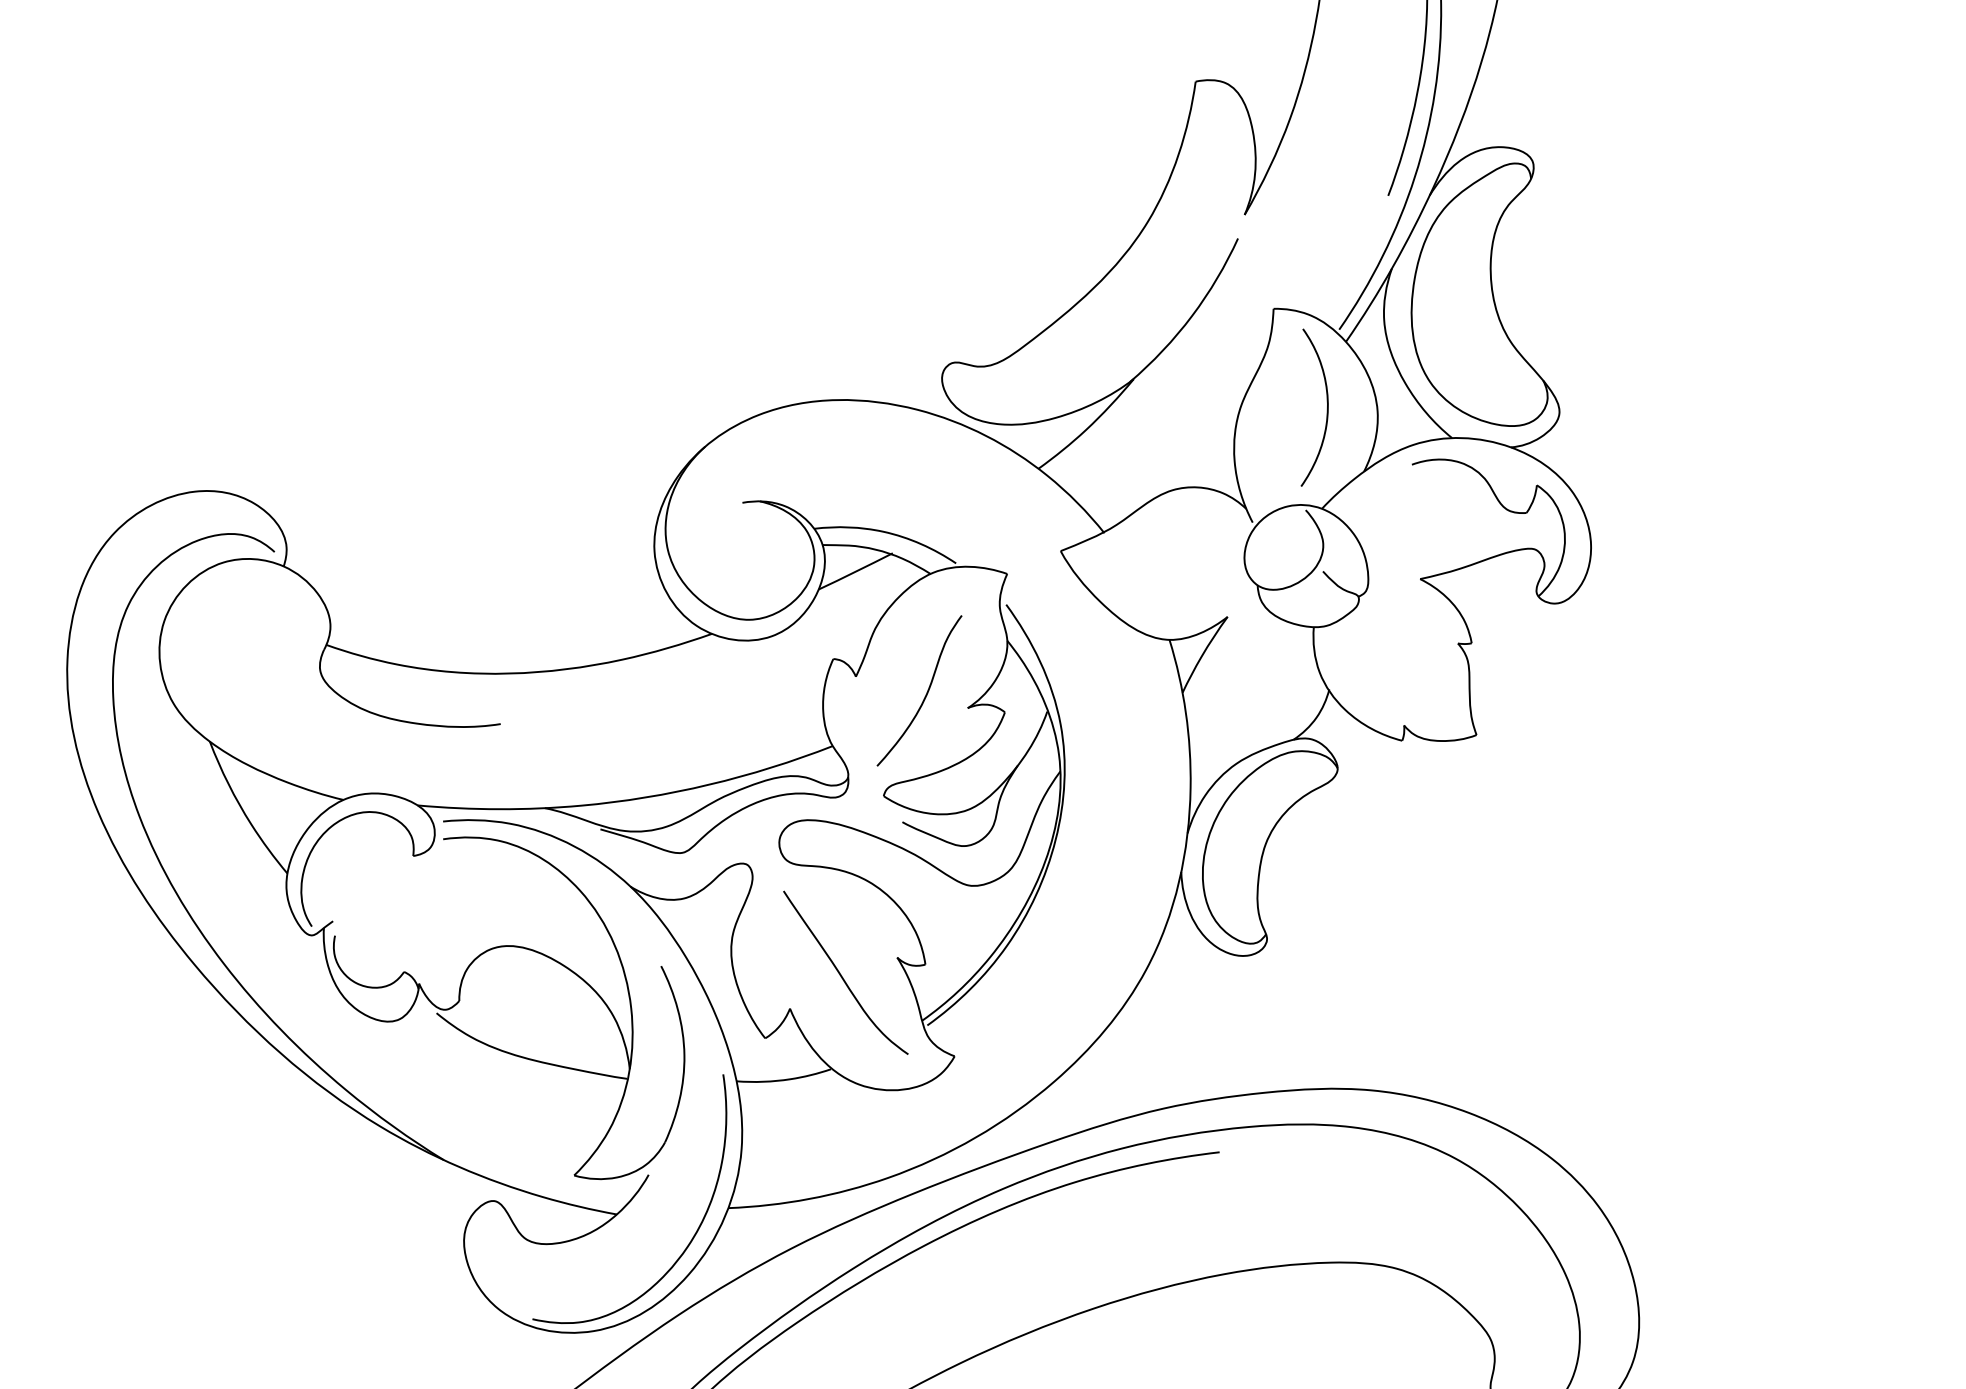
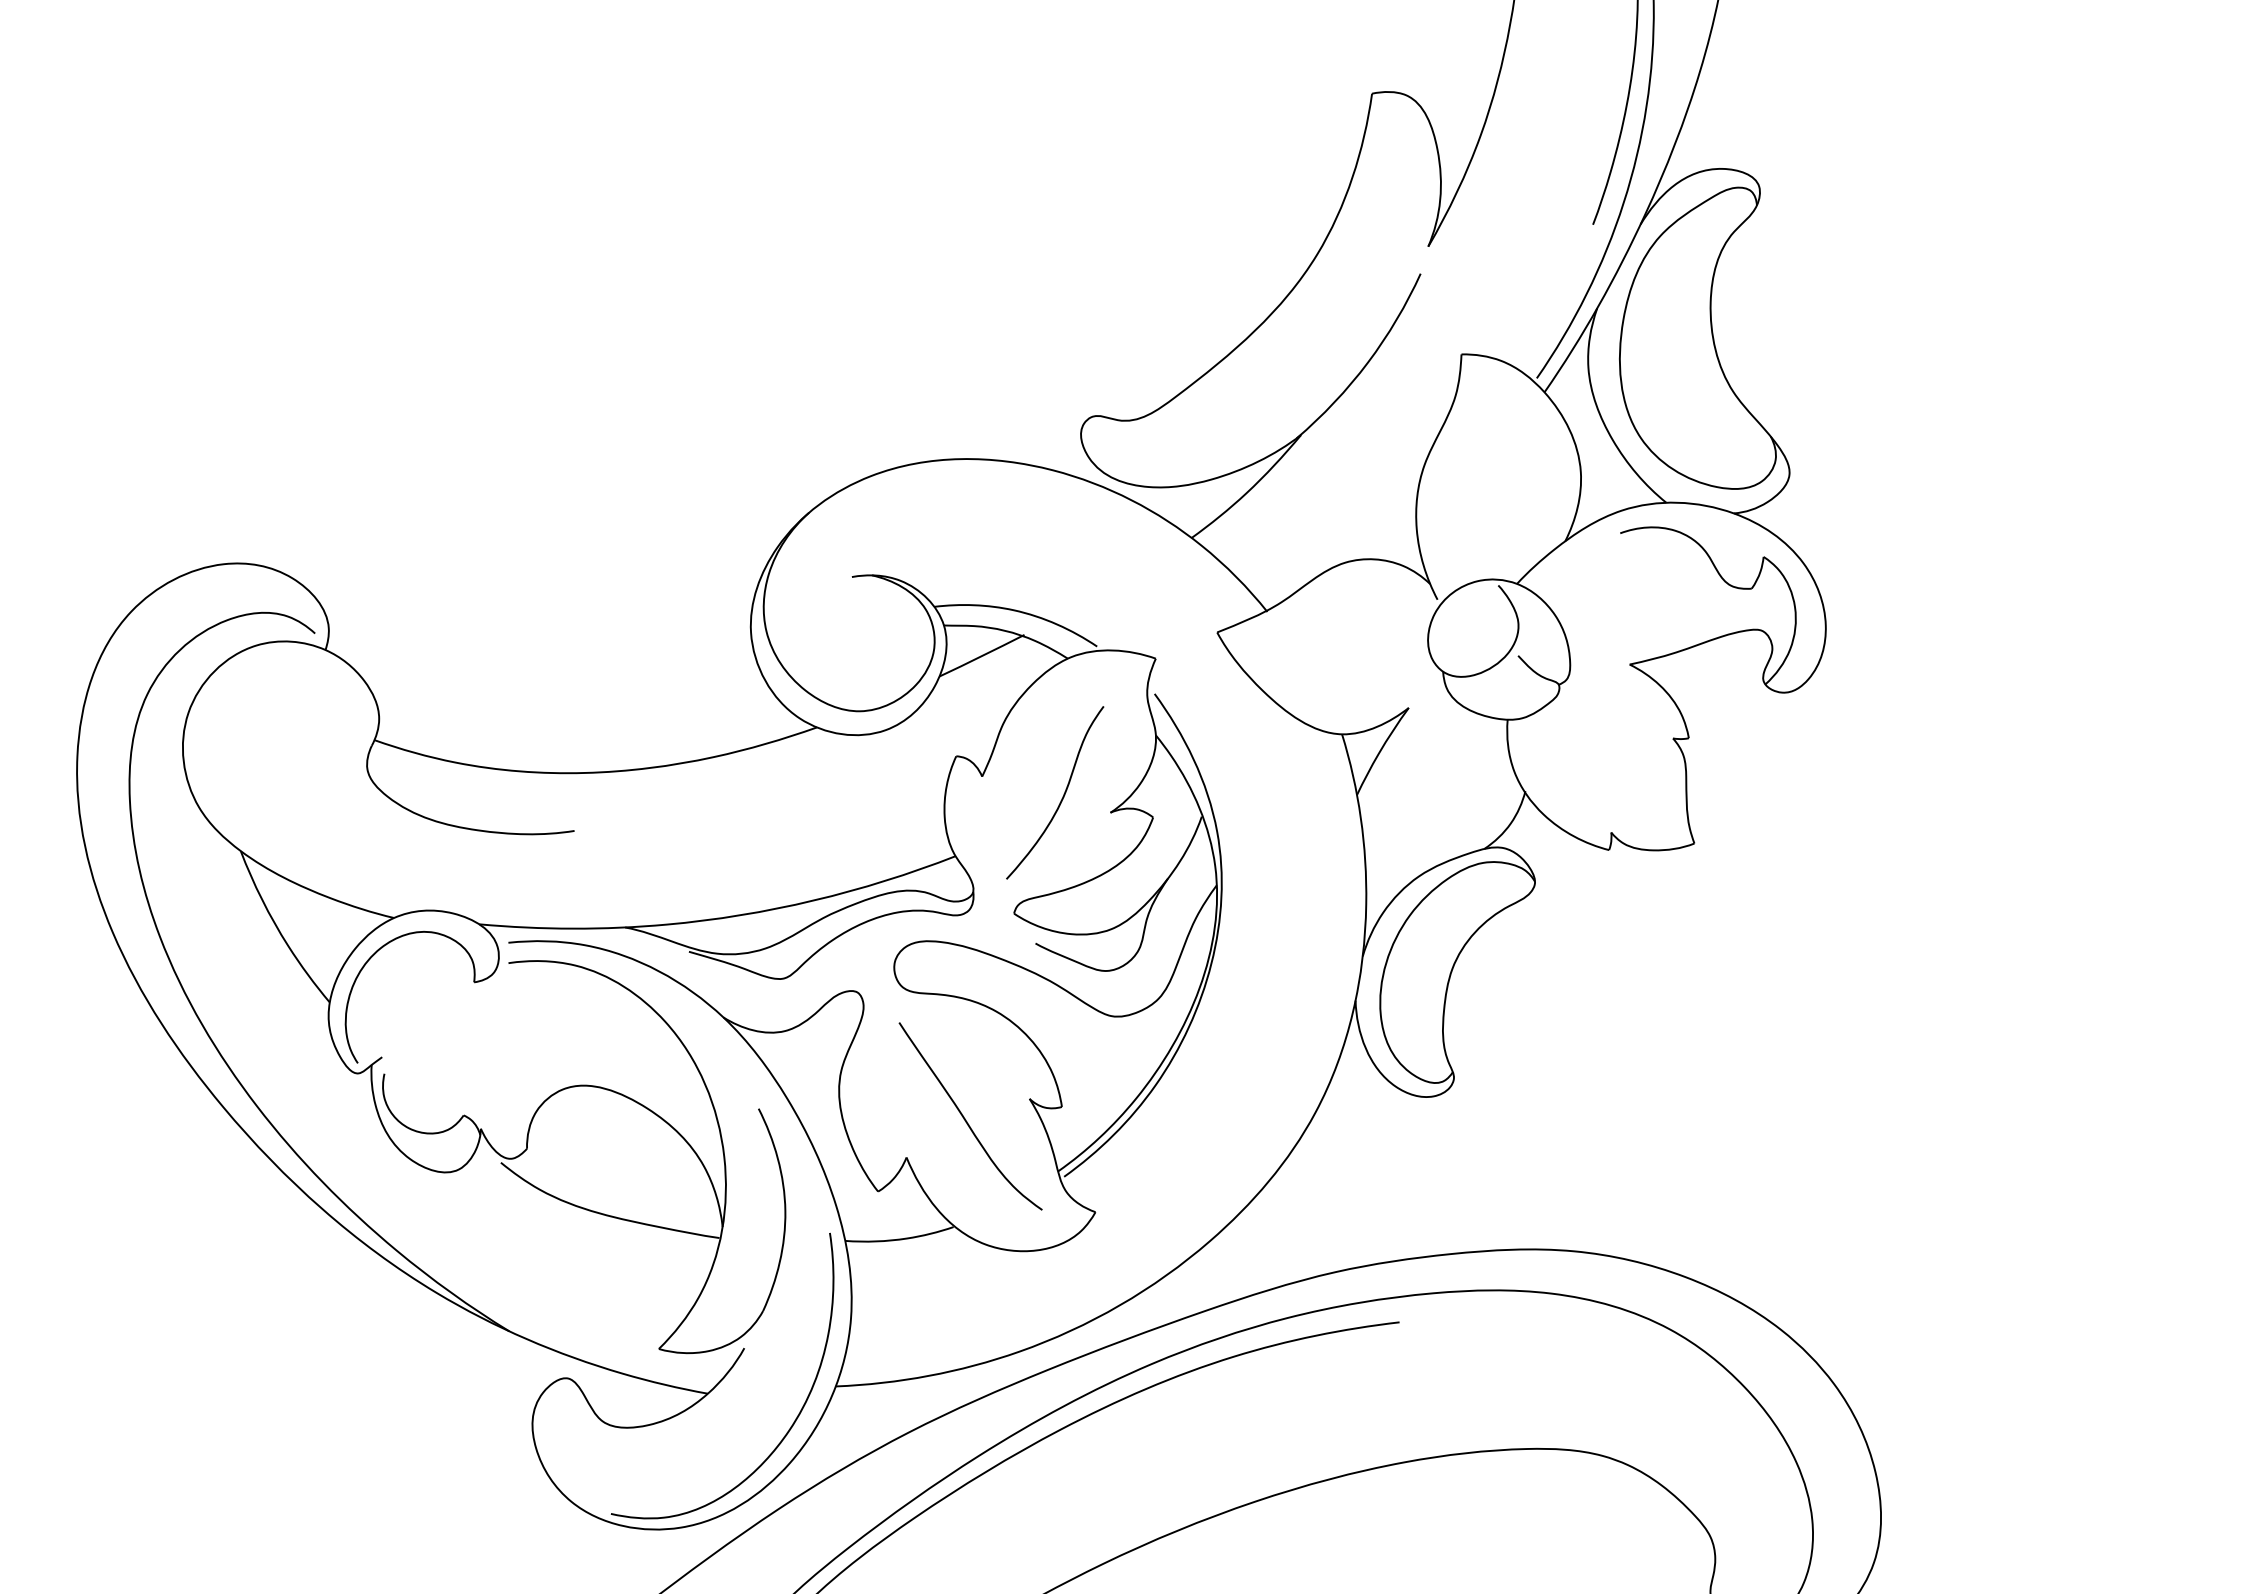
curve: (1326, 407) -> (1522, 467), removed

